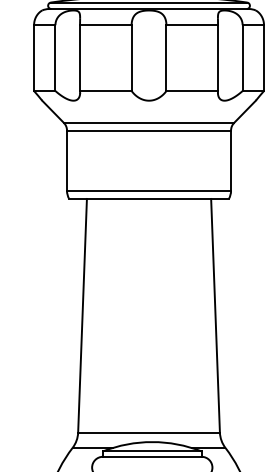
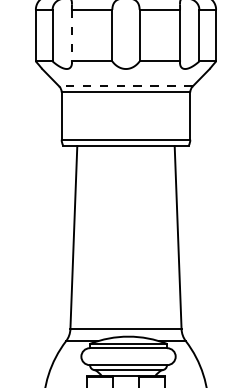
line: (79, 57) -> (71, 35), solid -> dashed
line: (148, 123) -> (125, 86), solid -> dashed

